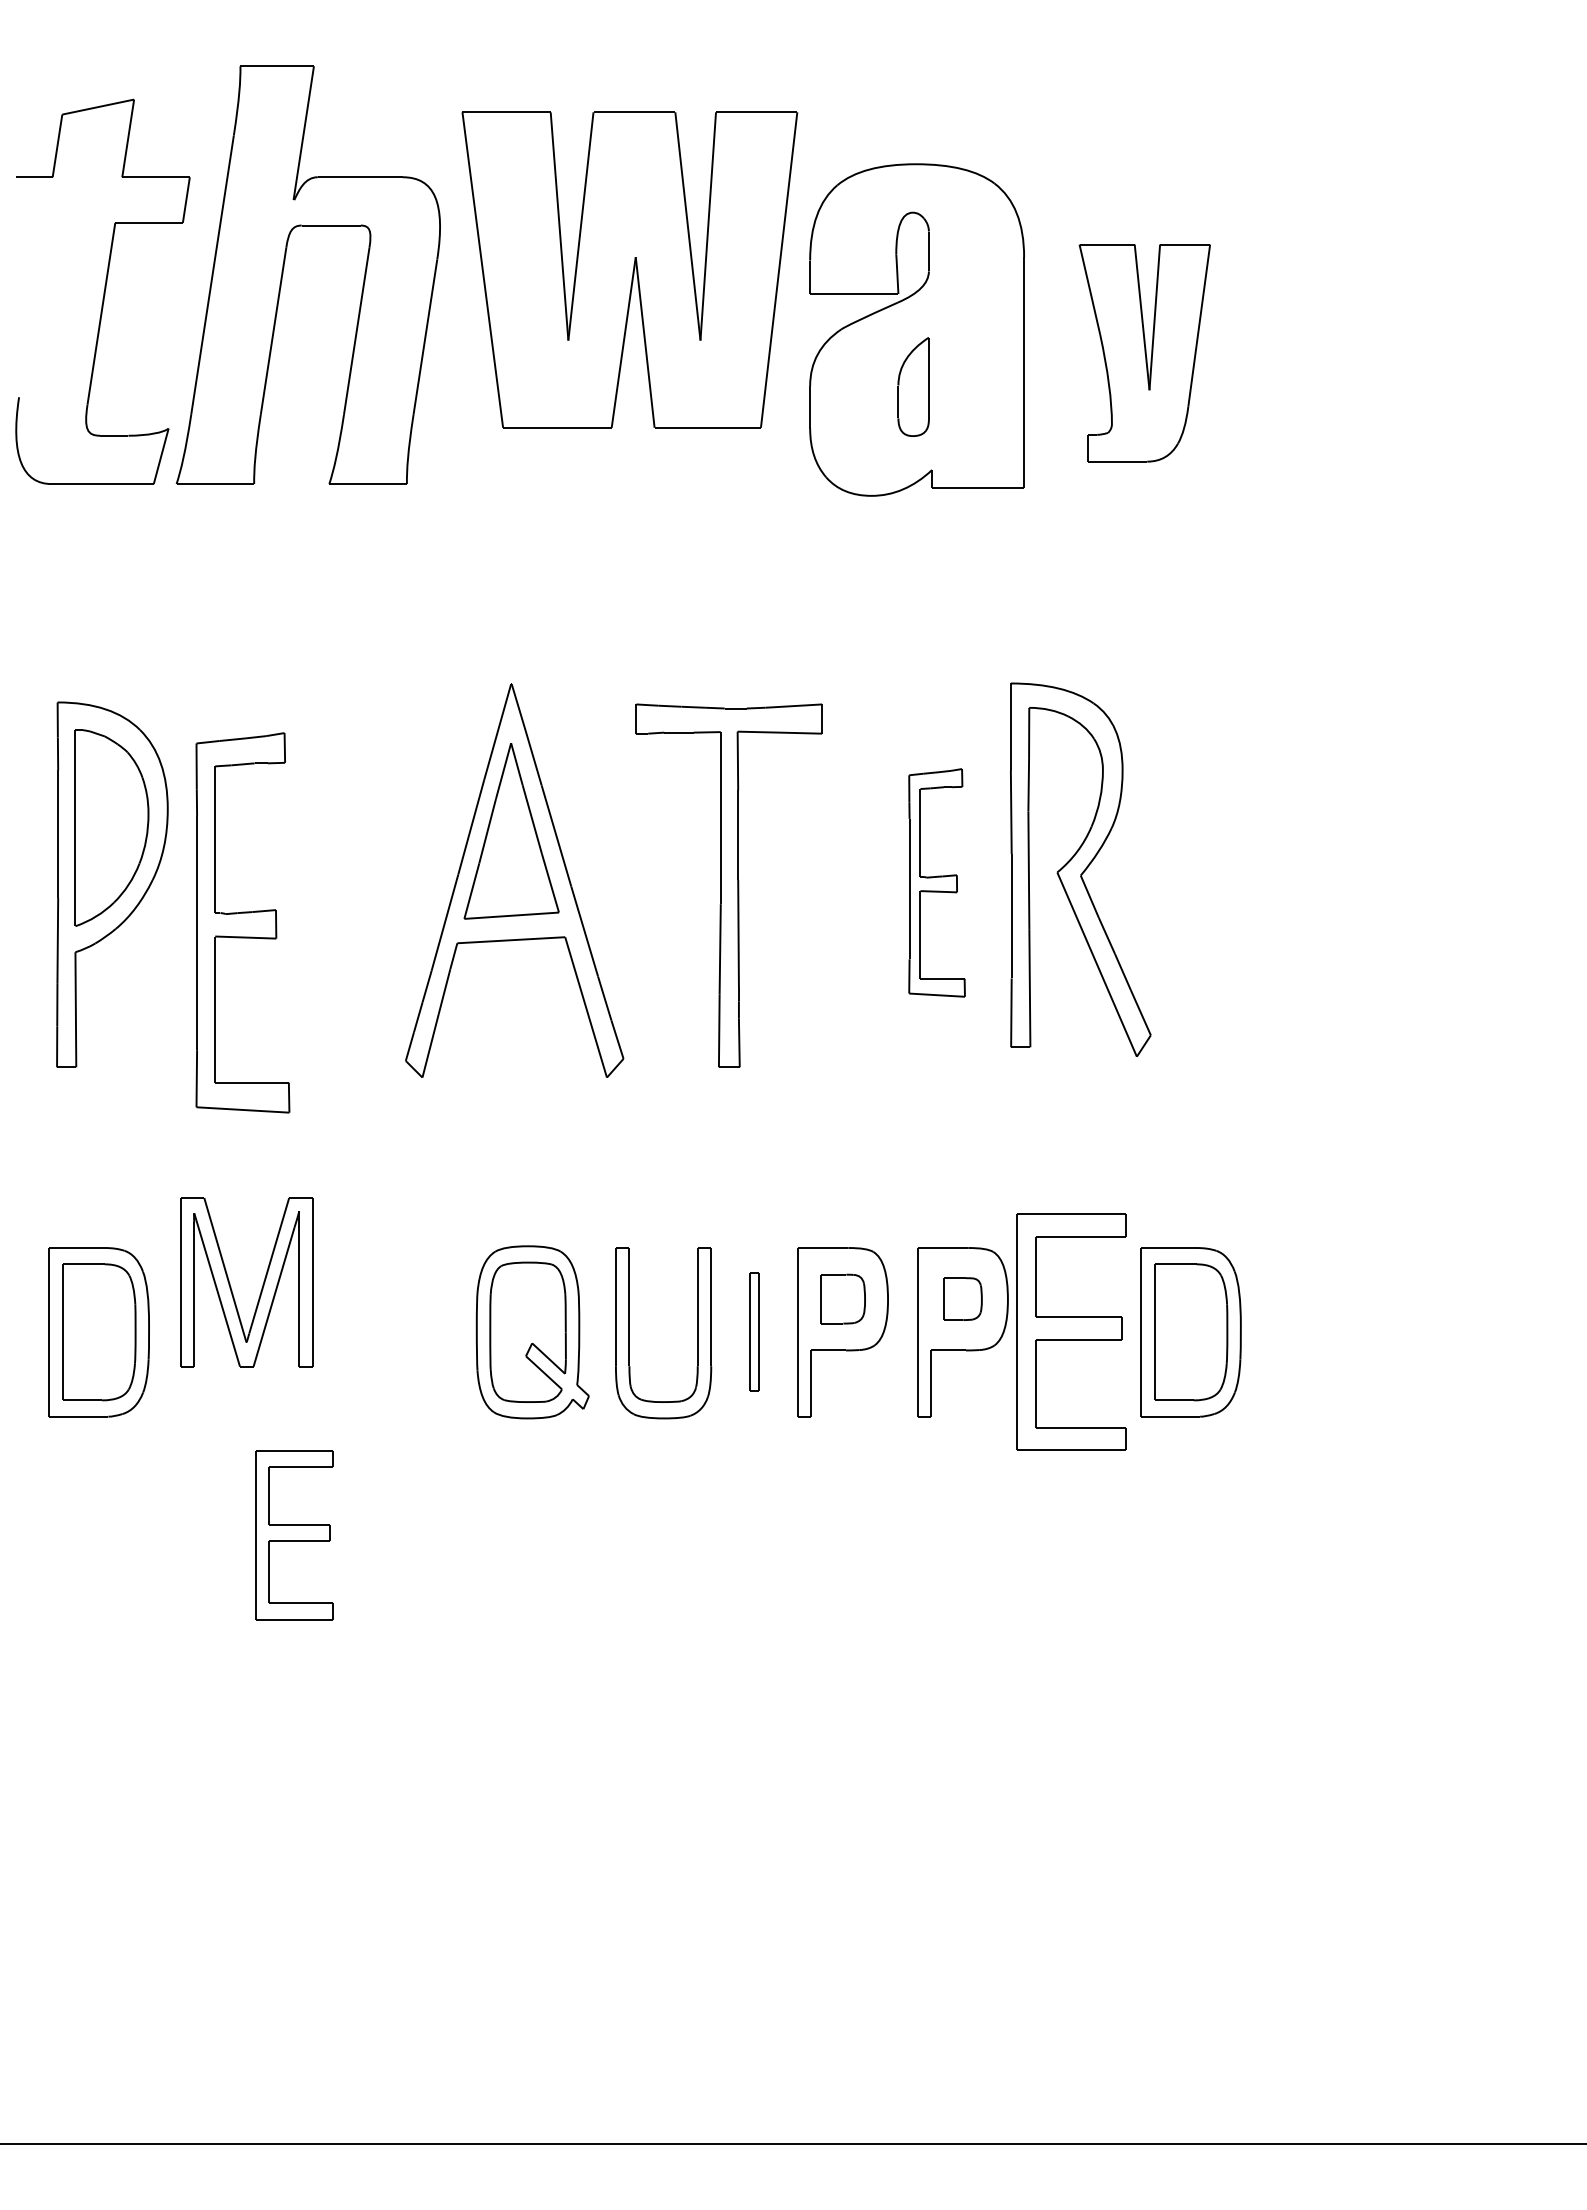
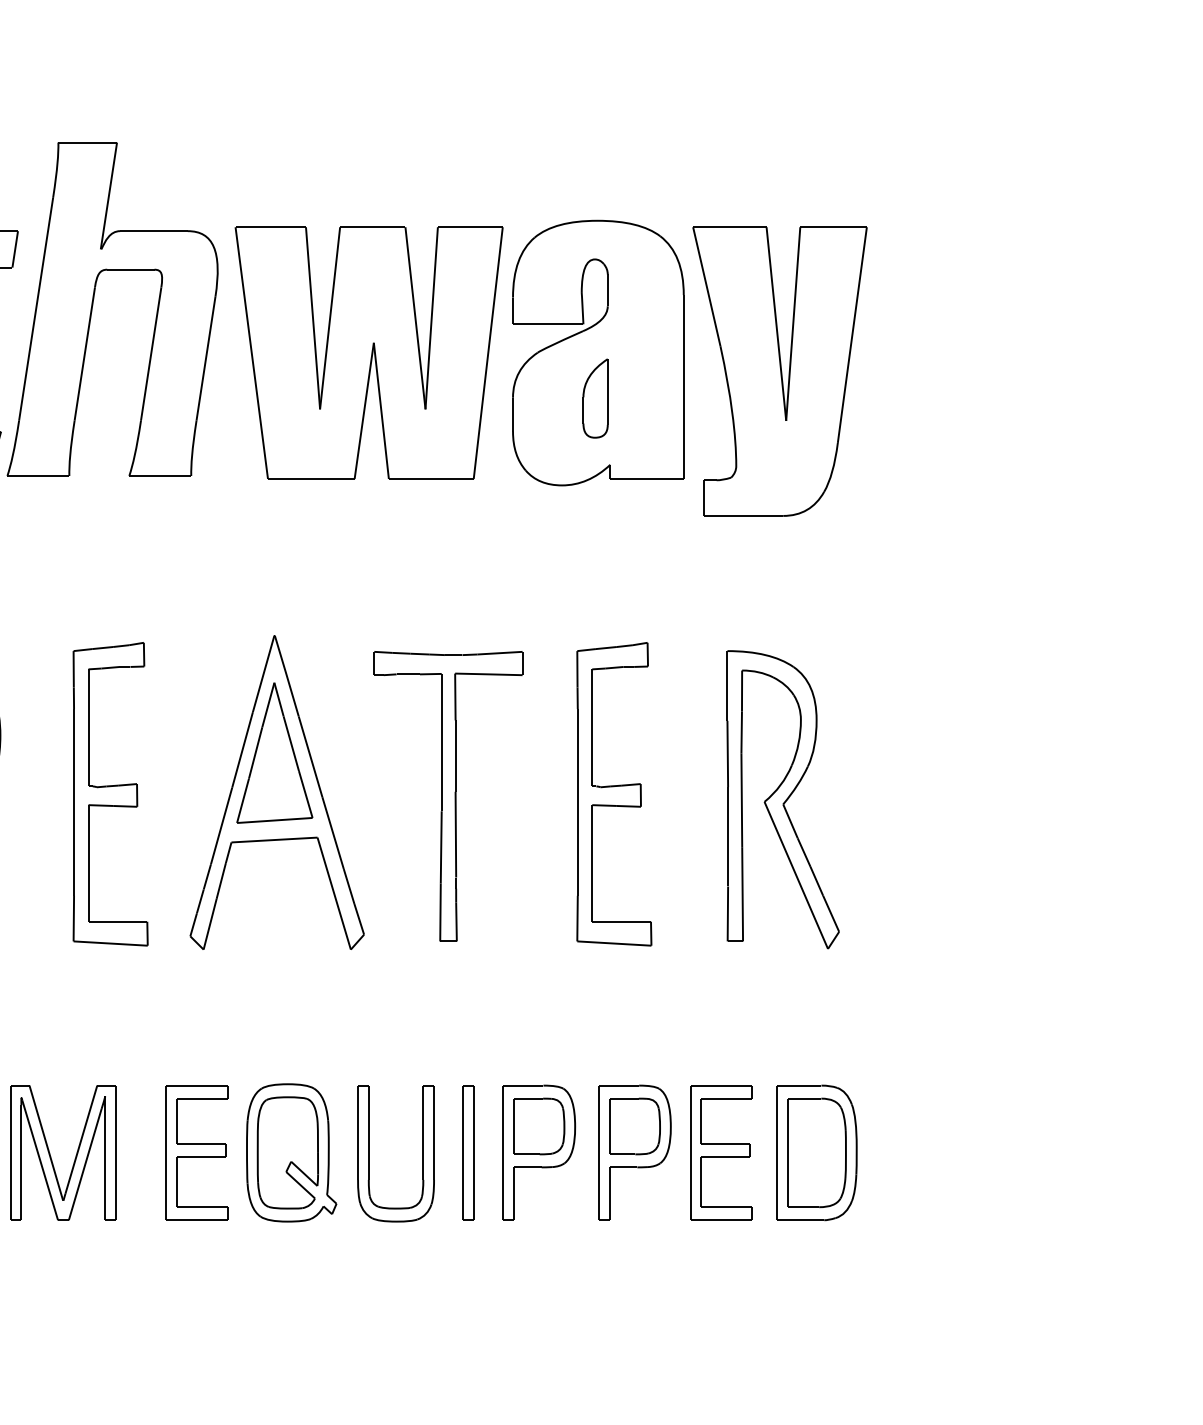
part: (629, 269) -> (368, 352), moved
part: (1144, 352) -> (779, 371), size x1.67
part: (1080, 869) -> (783, 799), moved
part: (936, 882) -> (613, 793), size x1.67
part: (242, 922) -> (110, 793), moved
part: (231, 1286) -> (51, 1156), moved
part: (842, 1298) -> (538, 1125), size x1.43
part: (962, 1298) -> (634, 1125), size x1.67
part: (754, 1332) -> (468, 1153), size x1.43
part: (1071, 1332) -> (721, 1153), size x0.71
part: (294, 1535) -> (197, 1153), moved

